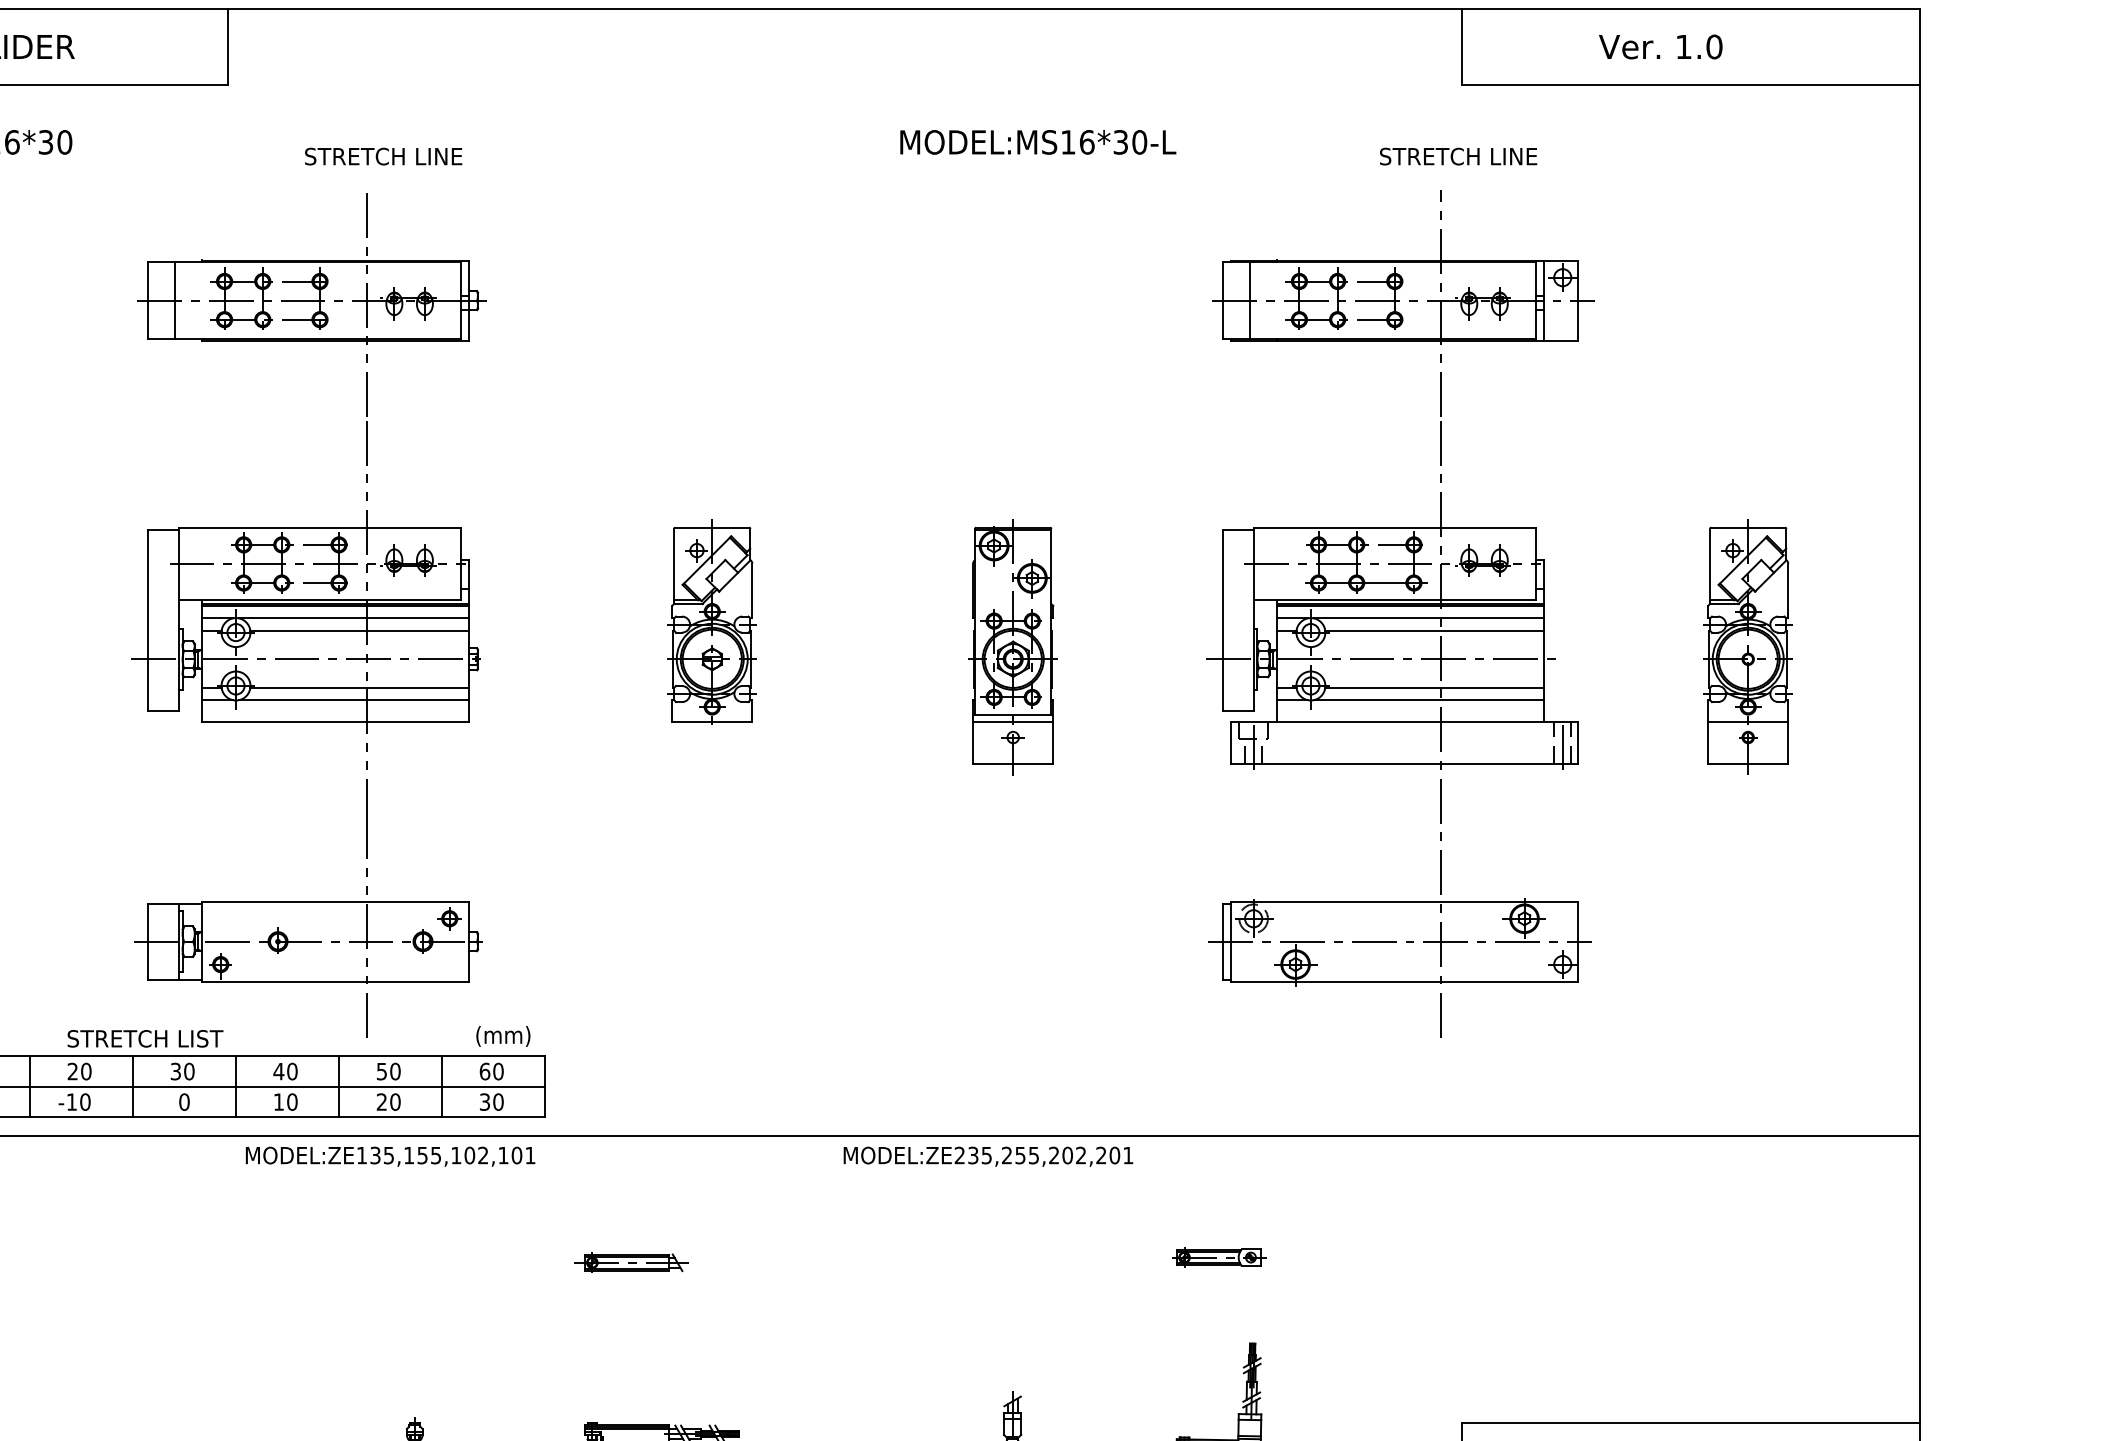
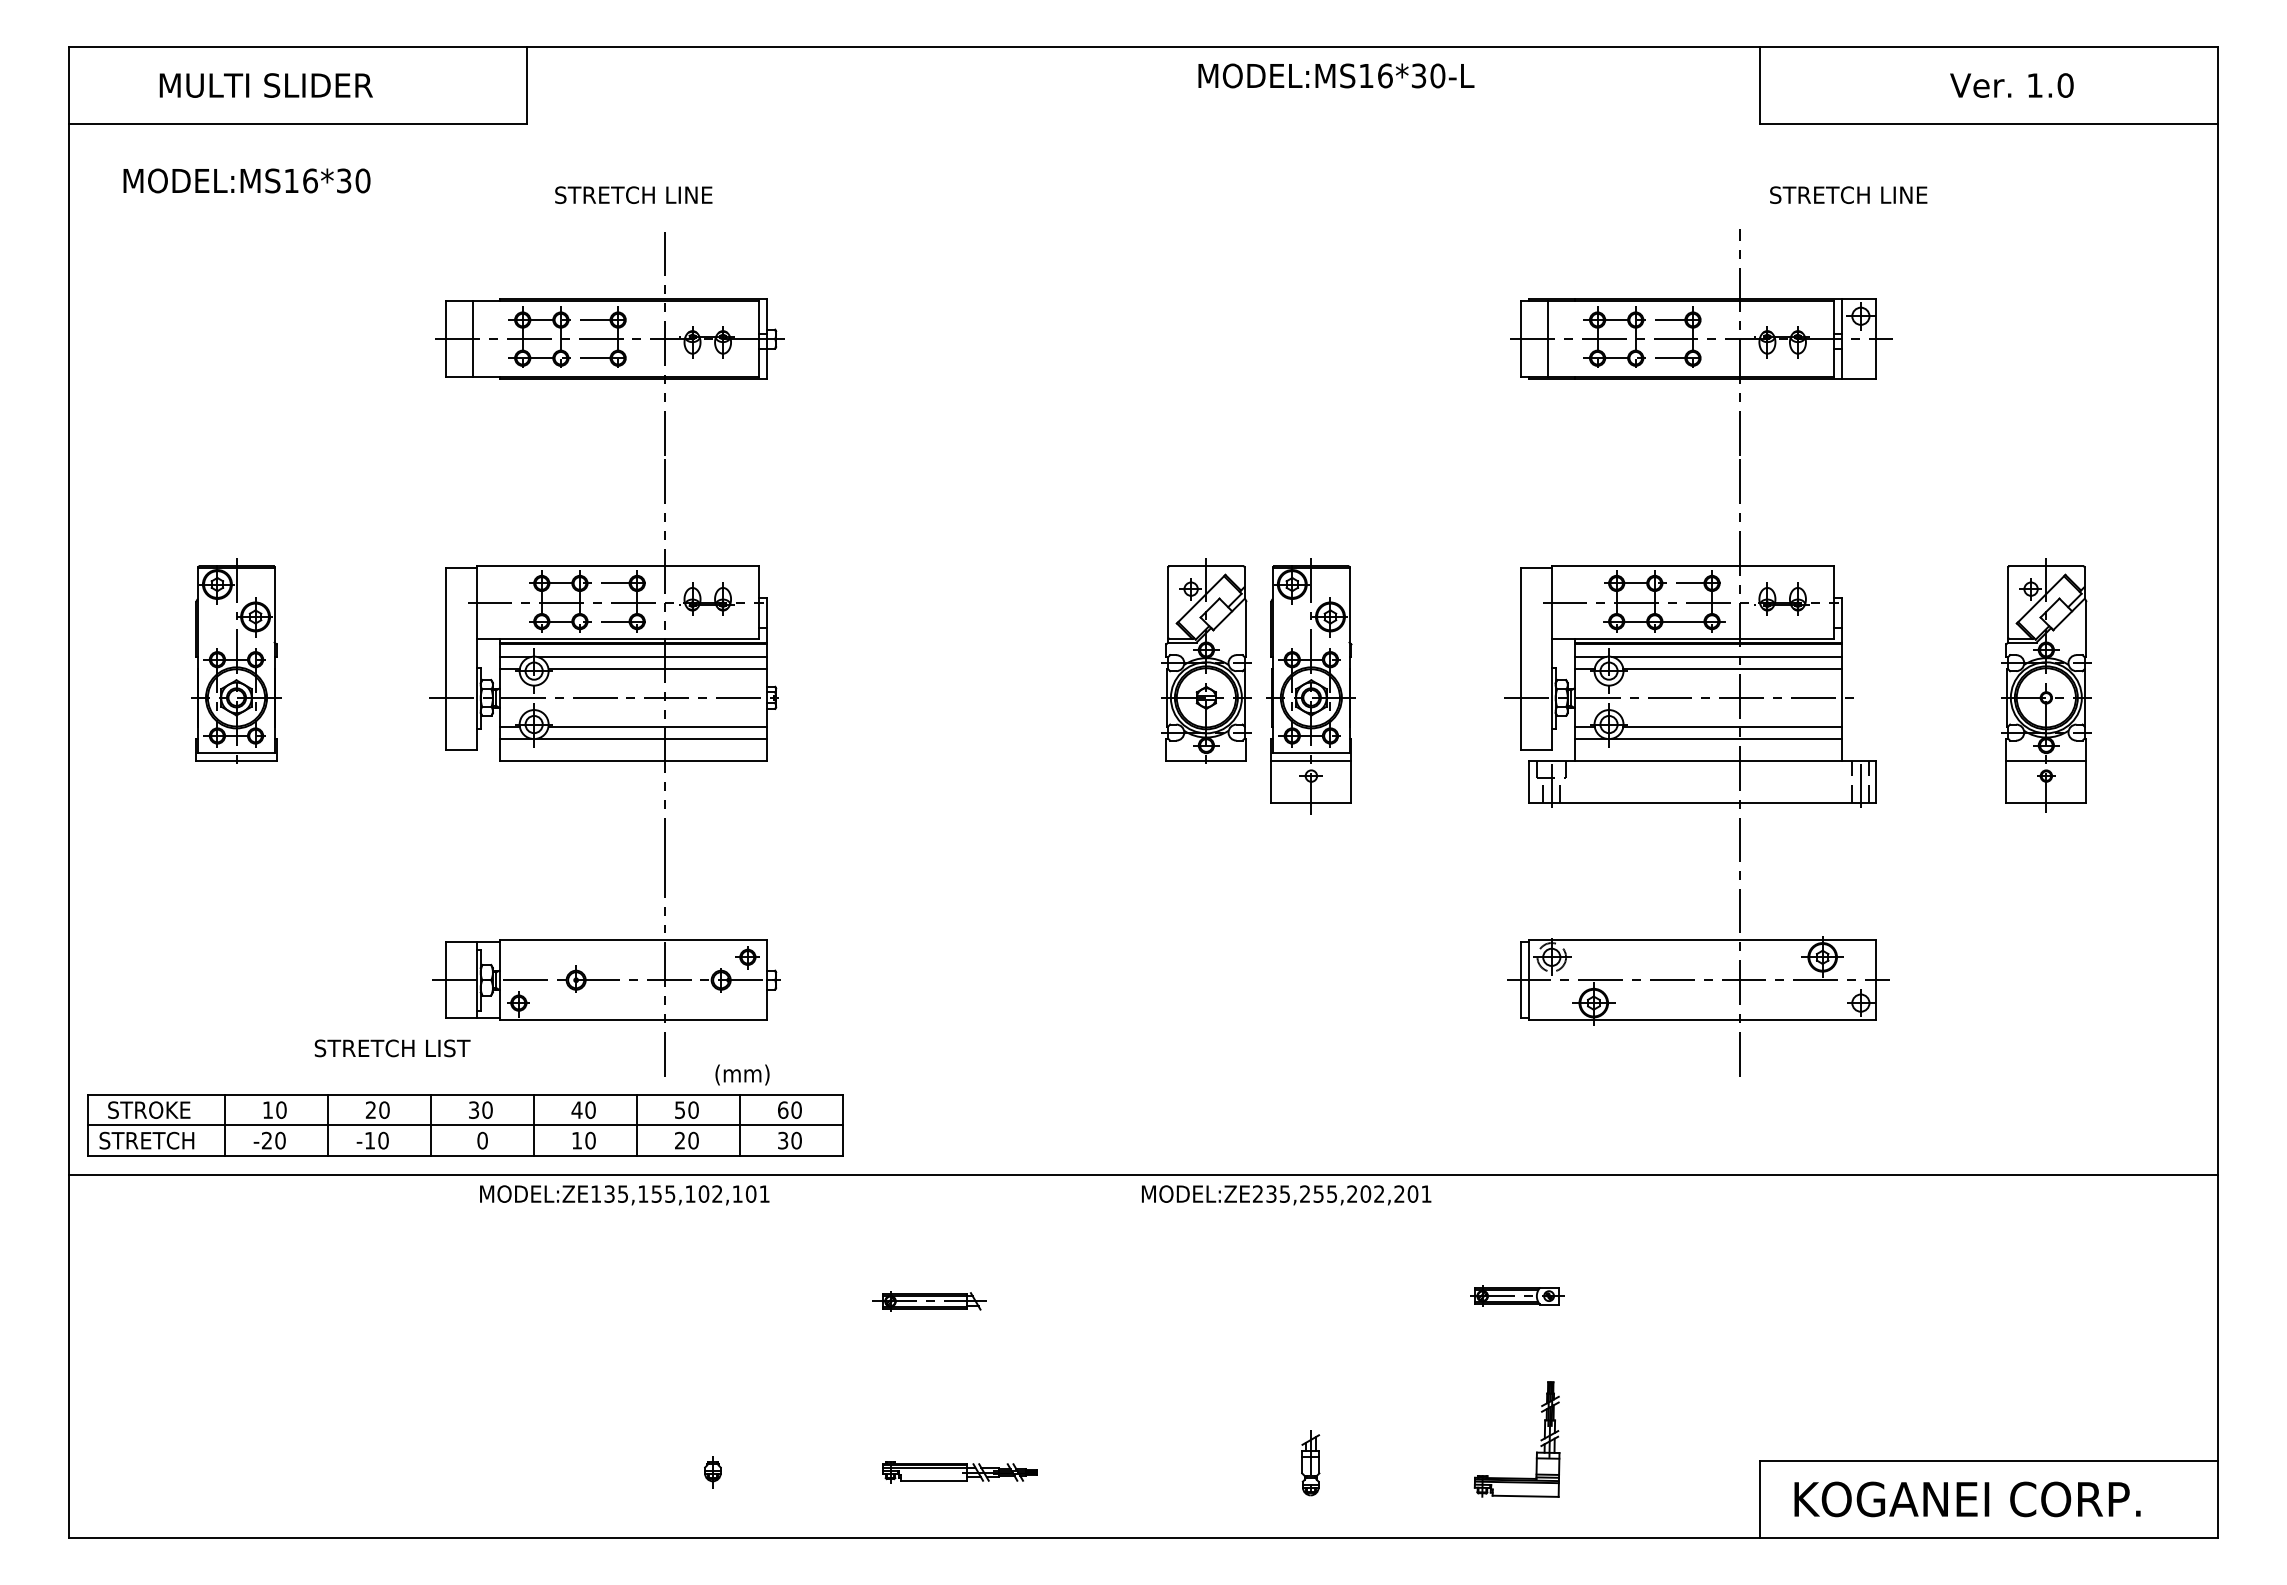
text: (1660, 46) -> (2011, 85), moved
text: (1038, 141) -> (1336, 75), moved
text: (383, 155) -> (633, 194), moved
text: (1458, 155) -> (1848, 194), moved
part: (712, 621) -> (1206, 660), moved
text: (503, 1035) -> (742, 1074), moved
text: (145, 1038) -> (392, 1048), moved
text: (390, 1156) -> (624, 1195), moved

